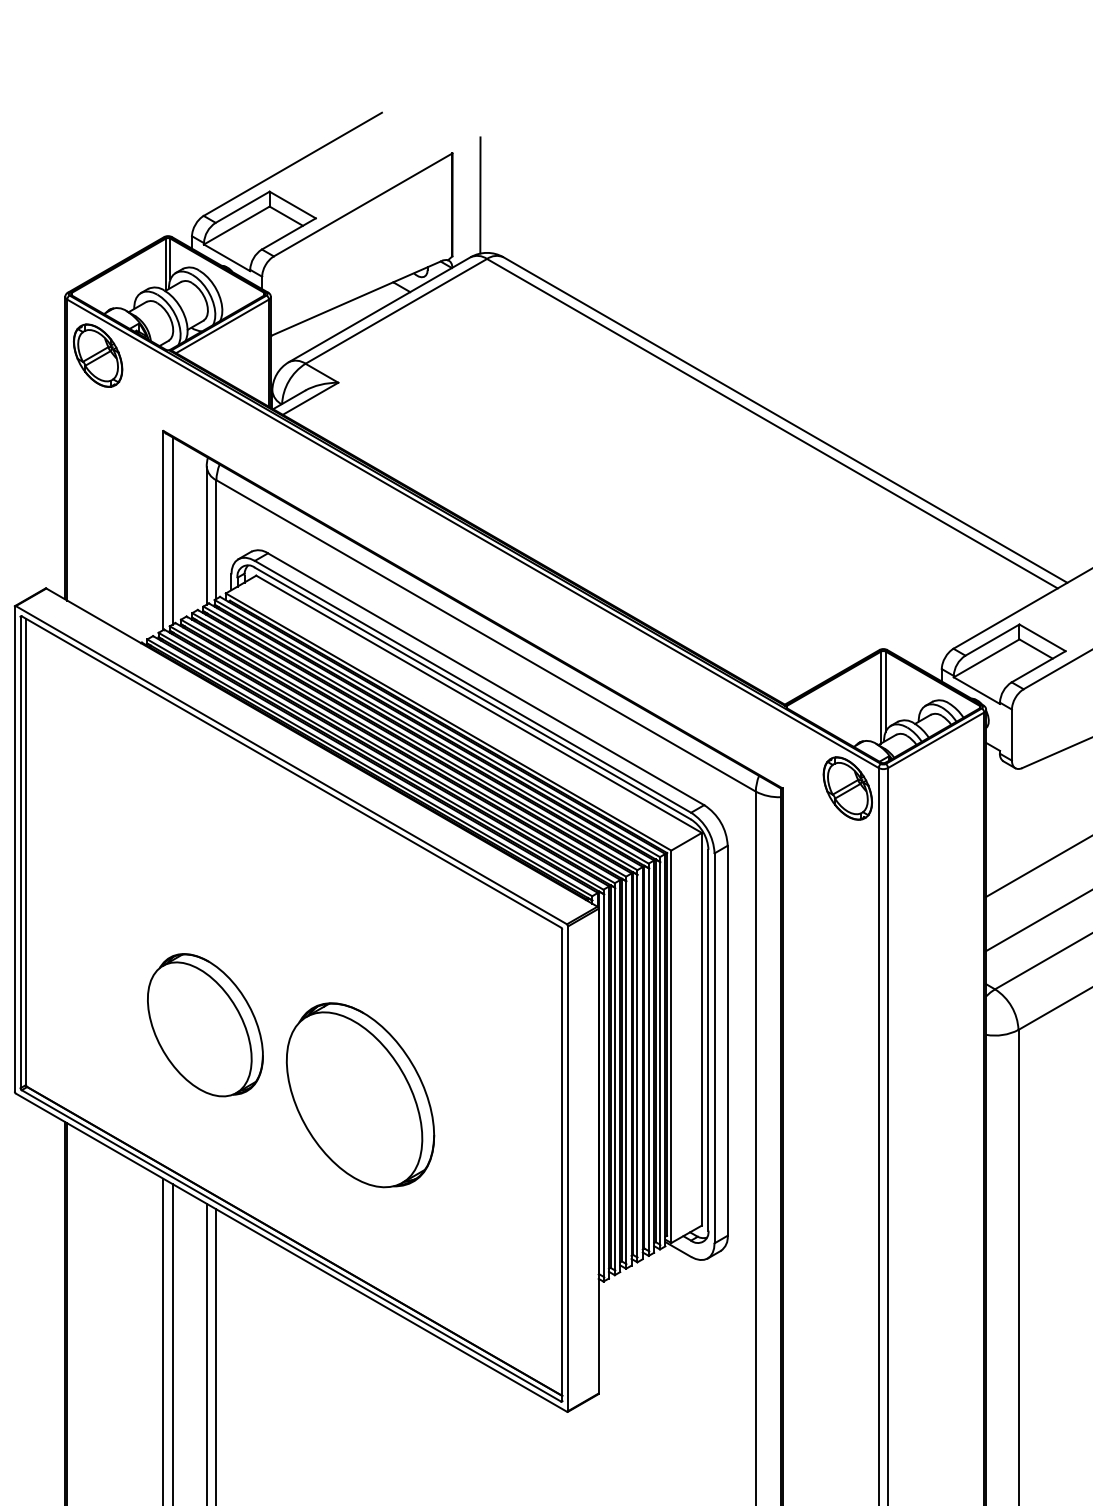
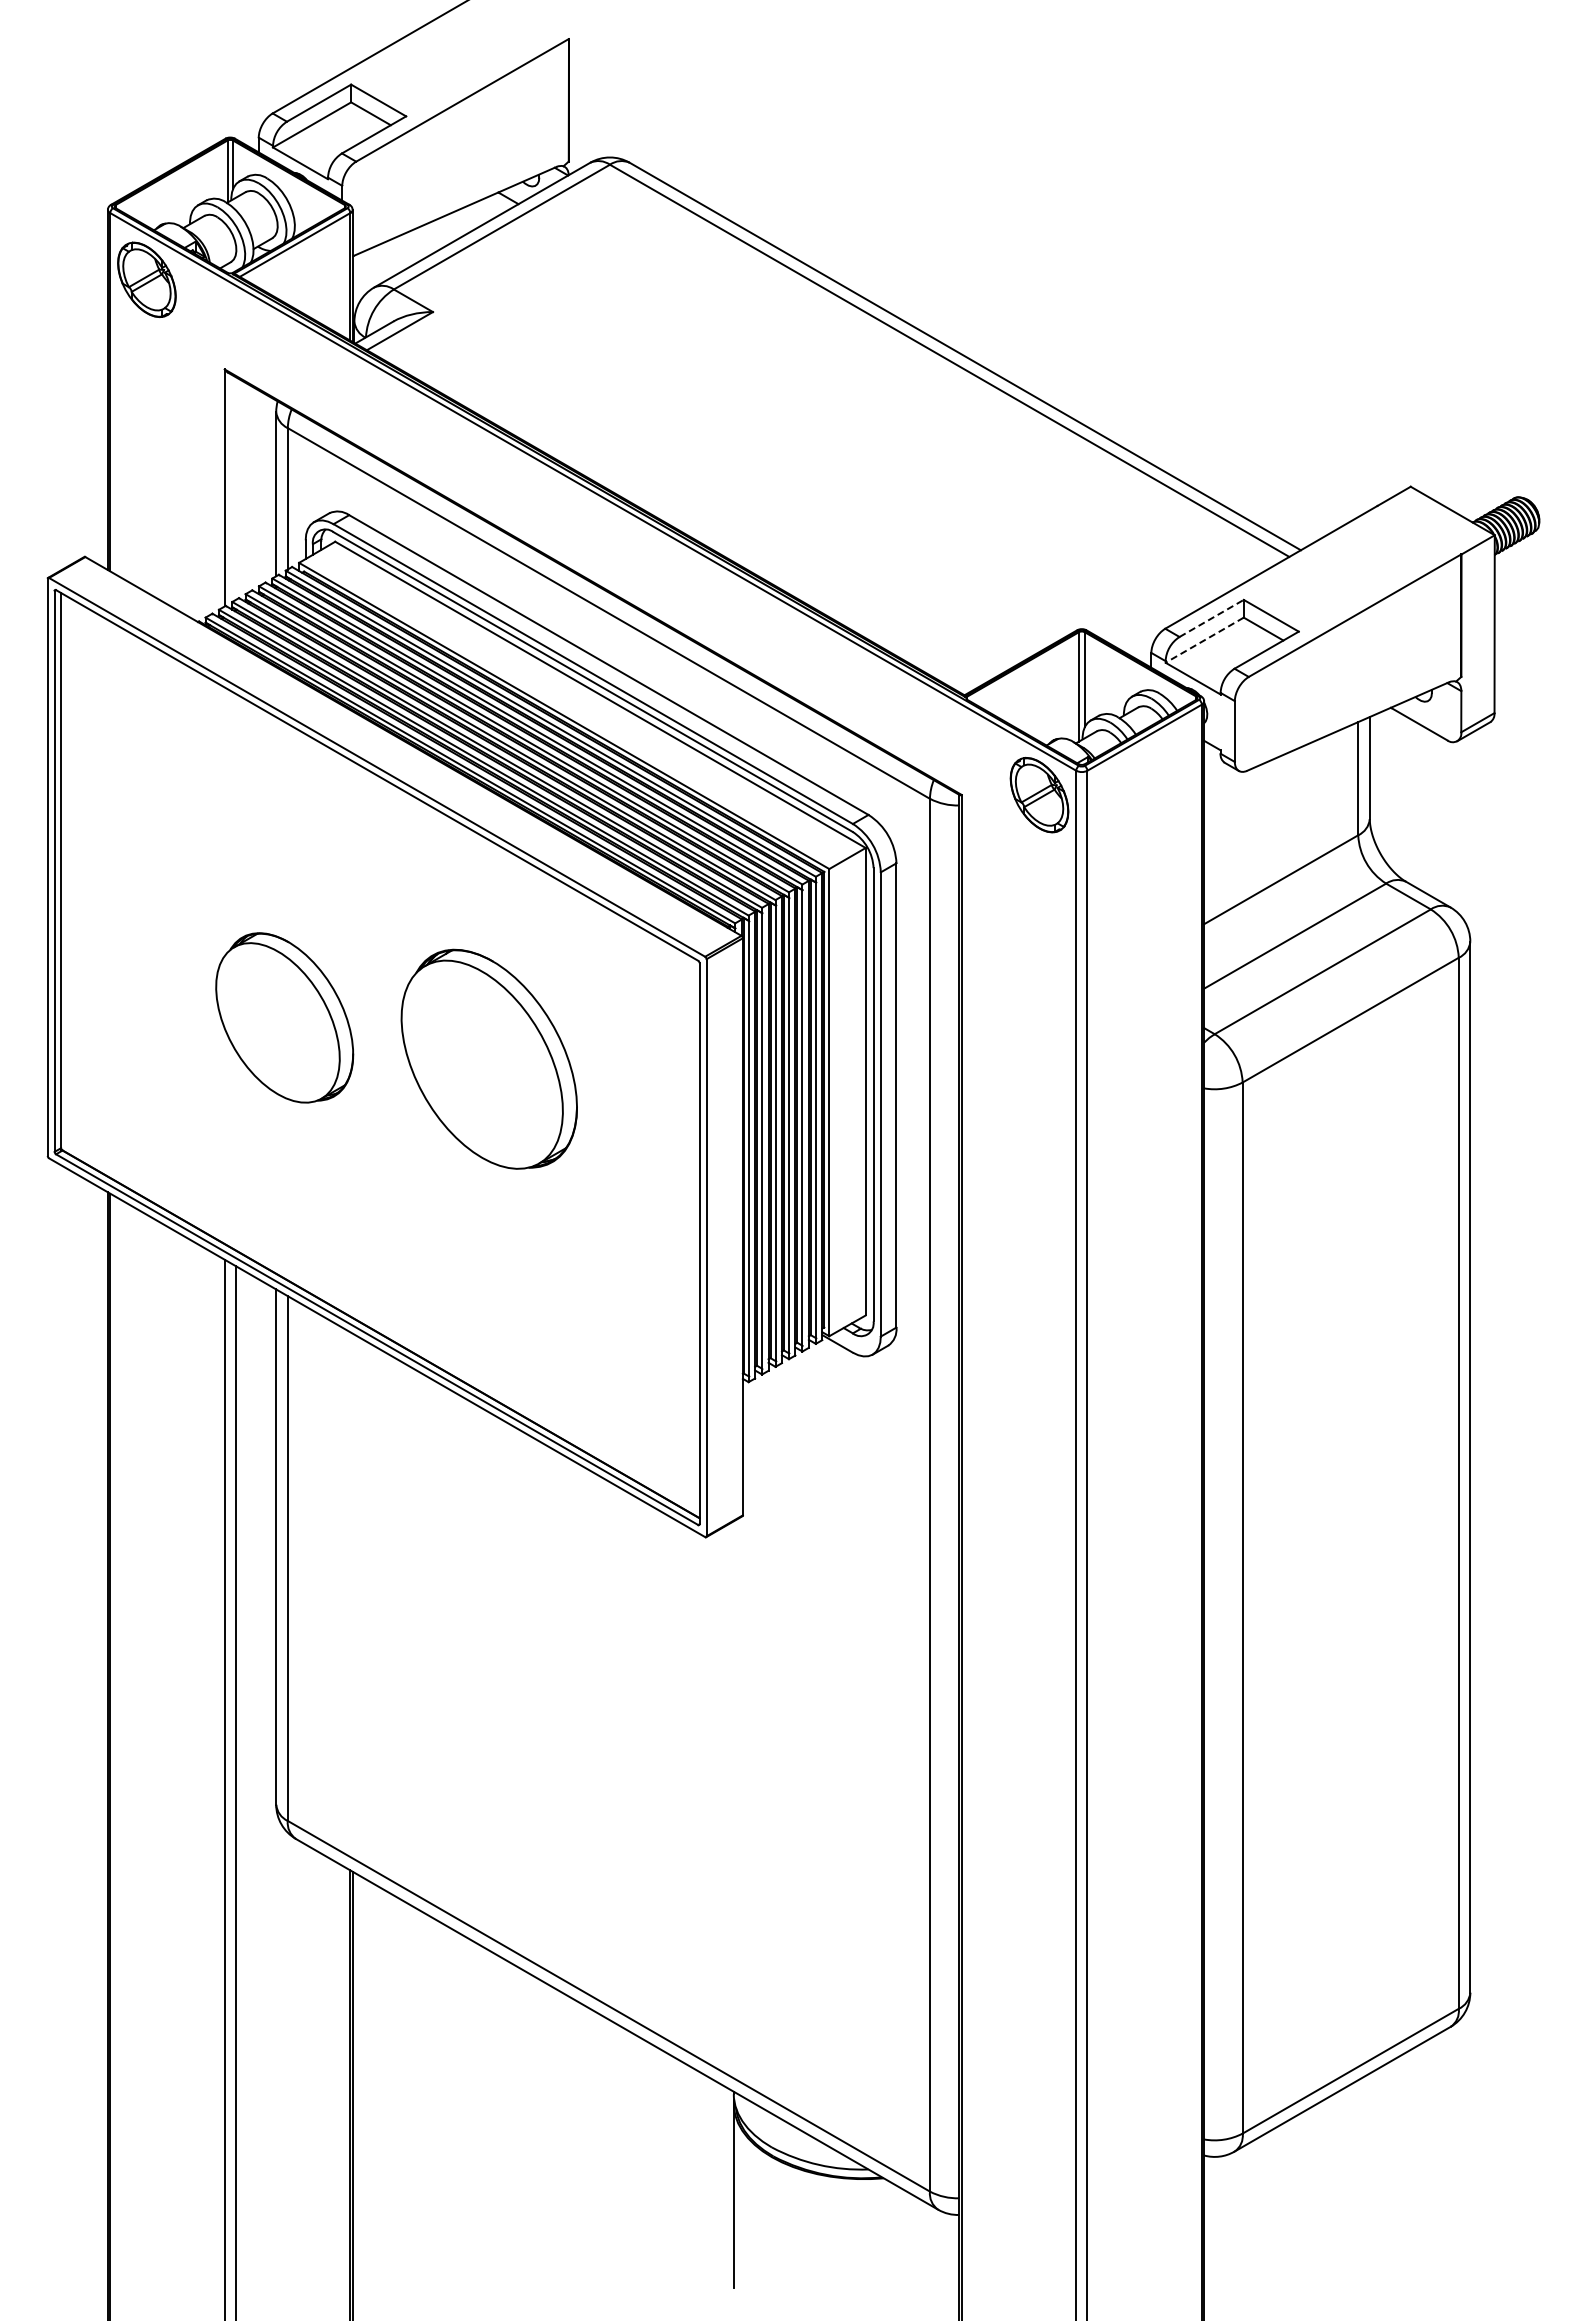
line: (479, 195) -> (601, 89), removed
line: (172, 530) -> (235, 488), removed
line: (993, 640) -> (1212, 618), solid -> dashed
line: (986, 658) -> (1204, 640), solid -> dashed
part: (205, 1024) -> (284, 1017), moved
part: (359, 1094) -> (488, 1058), moved

